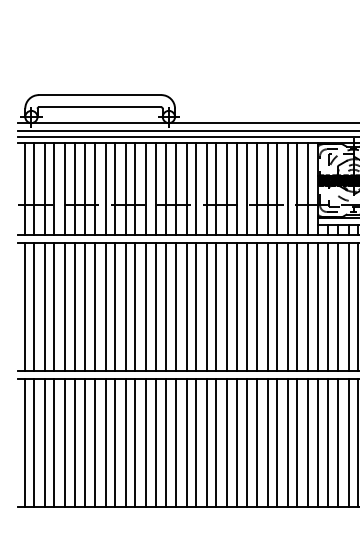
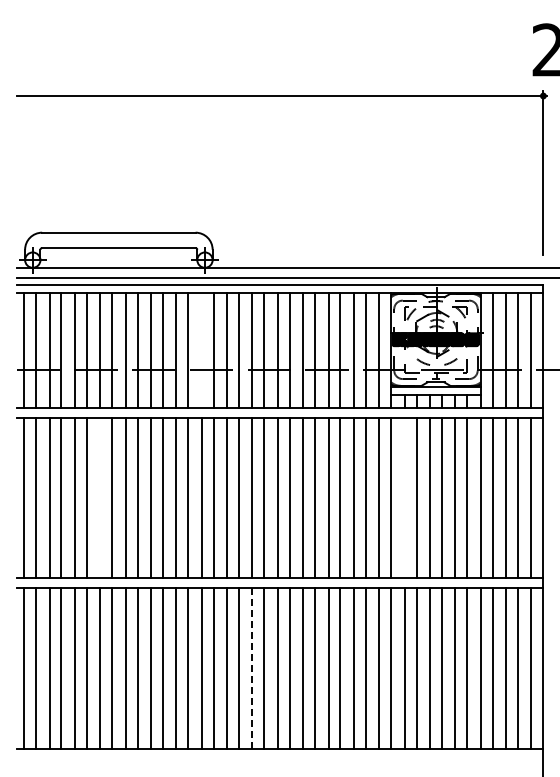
line: (166, 188) -> (201, 349), removed
line: (85, 306) -> (100, 497), removed
line: (328, 306) -> (404, 497), removed
line: (206, 443) -> (252, 668), solid -> dashed

